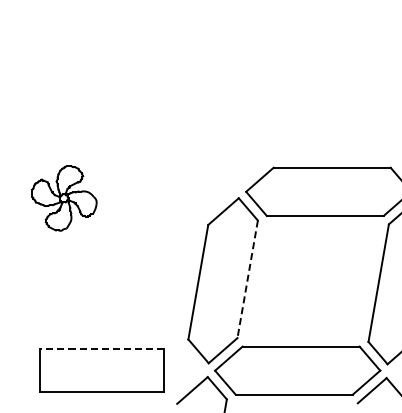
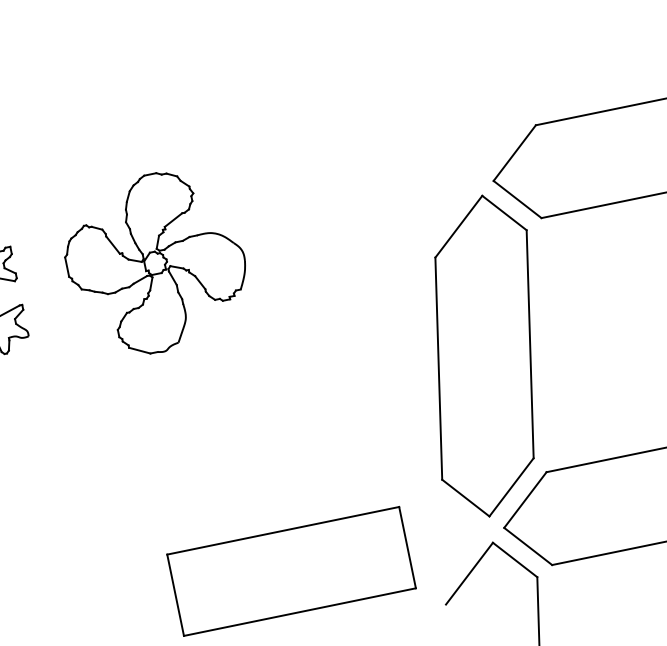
part: (64, 198) -> (155, 263), size x1.43
line: (247, 279) -> (529, 344), dashed -> solid
line: (101, 348) -> (282, 530), dashed -> solid

